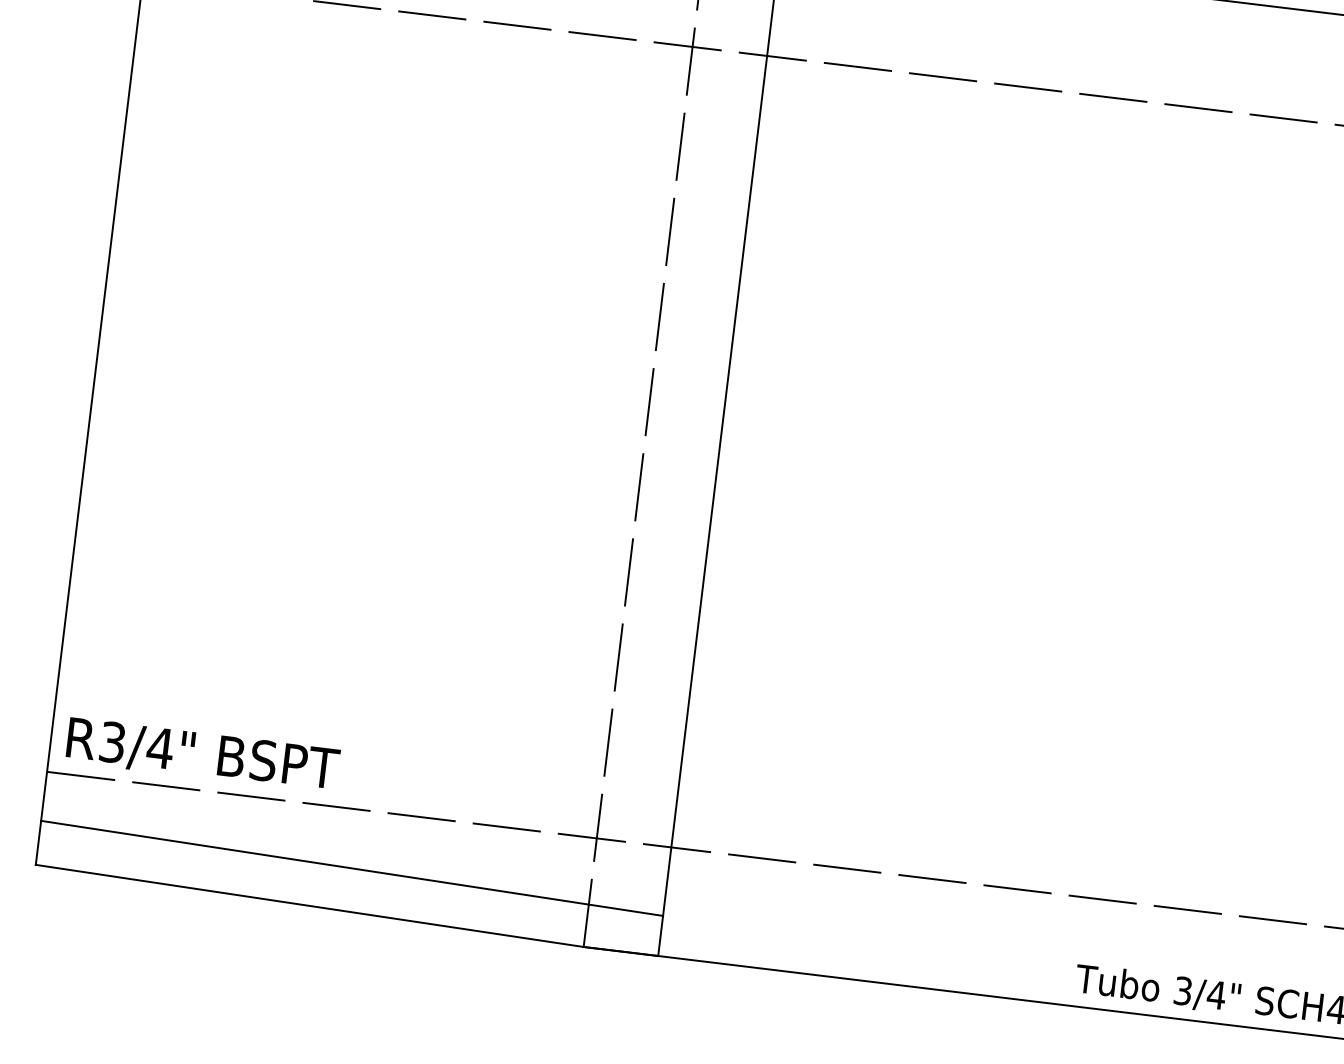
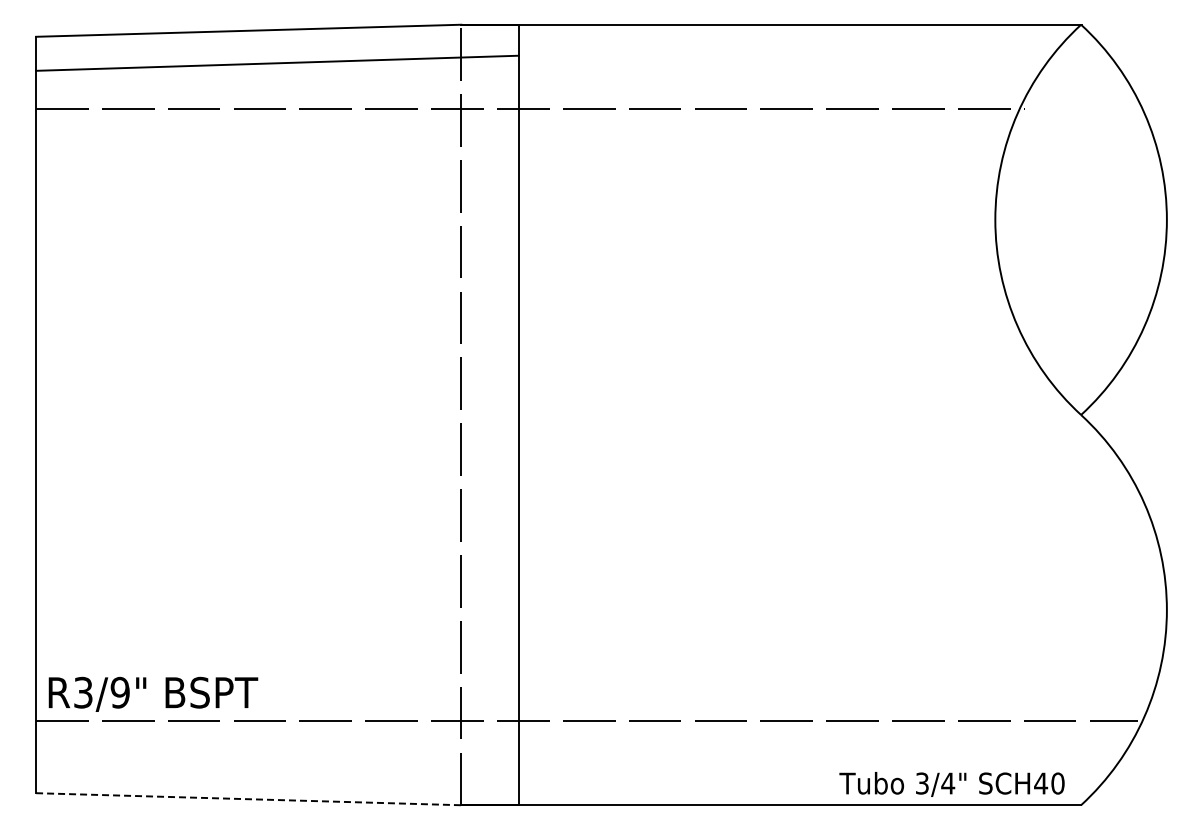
text: (160, 747) -> (120, 692), R3/4" -> R3/9"
line: (352, 868) -> (277, 766), removed
line: (309, 906) -> (248, 799), solid -> dashed

